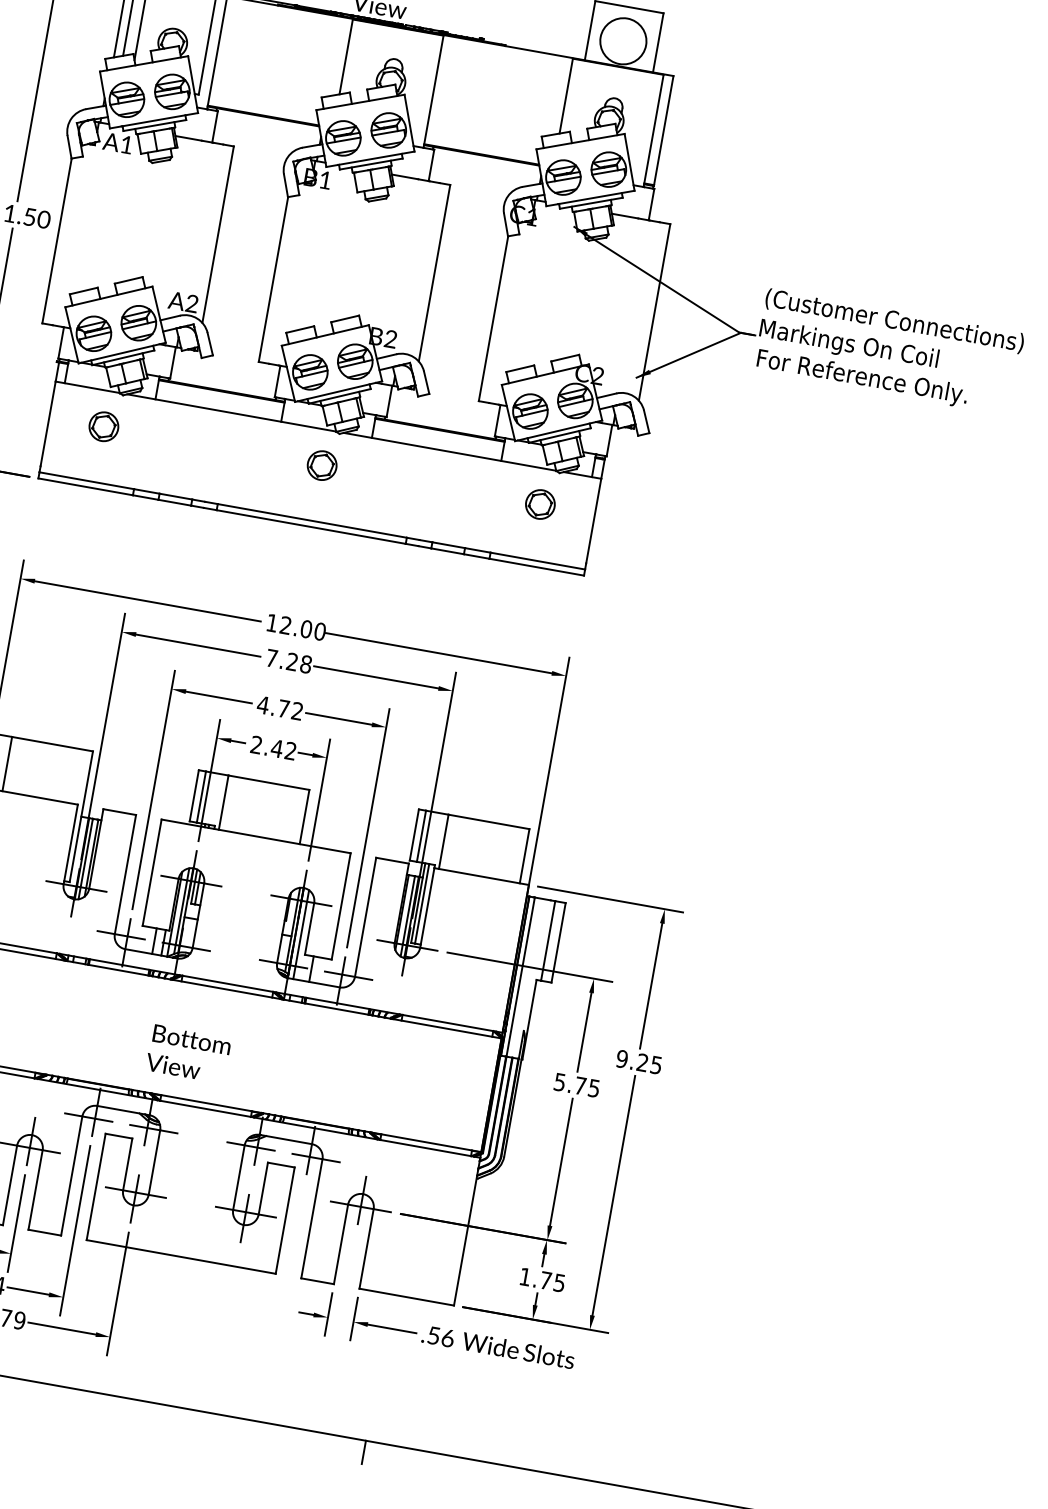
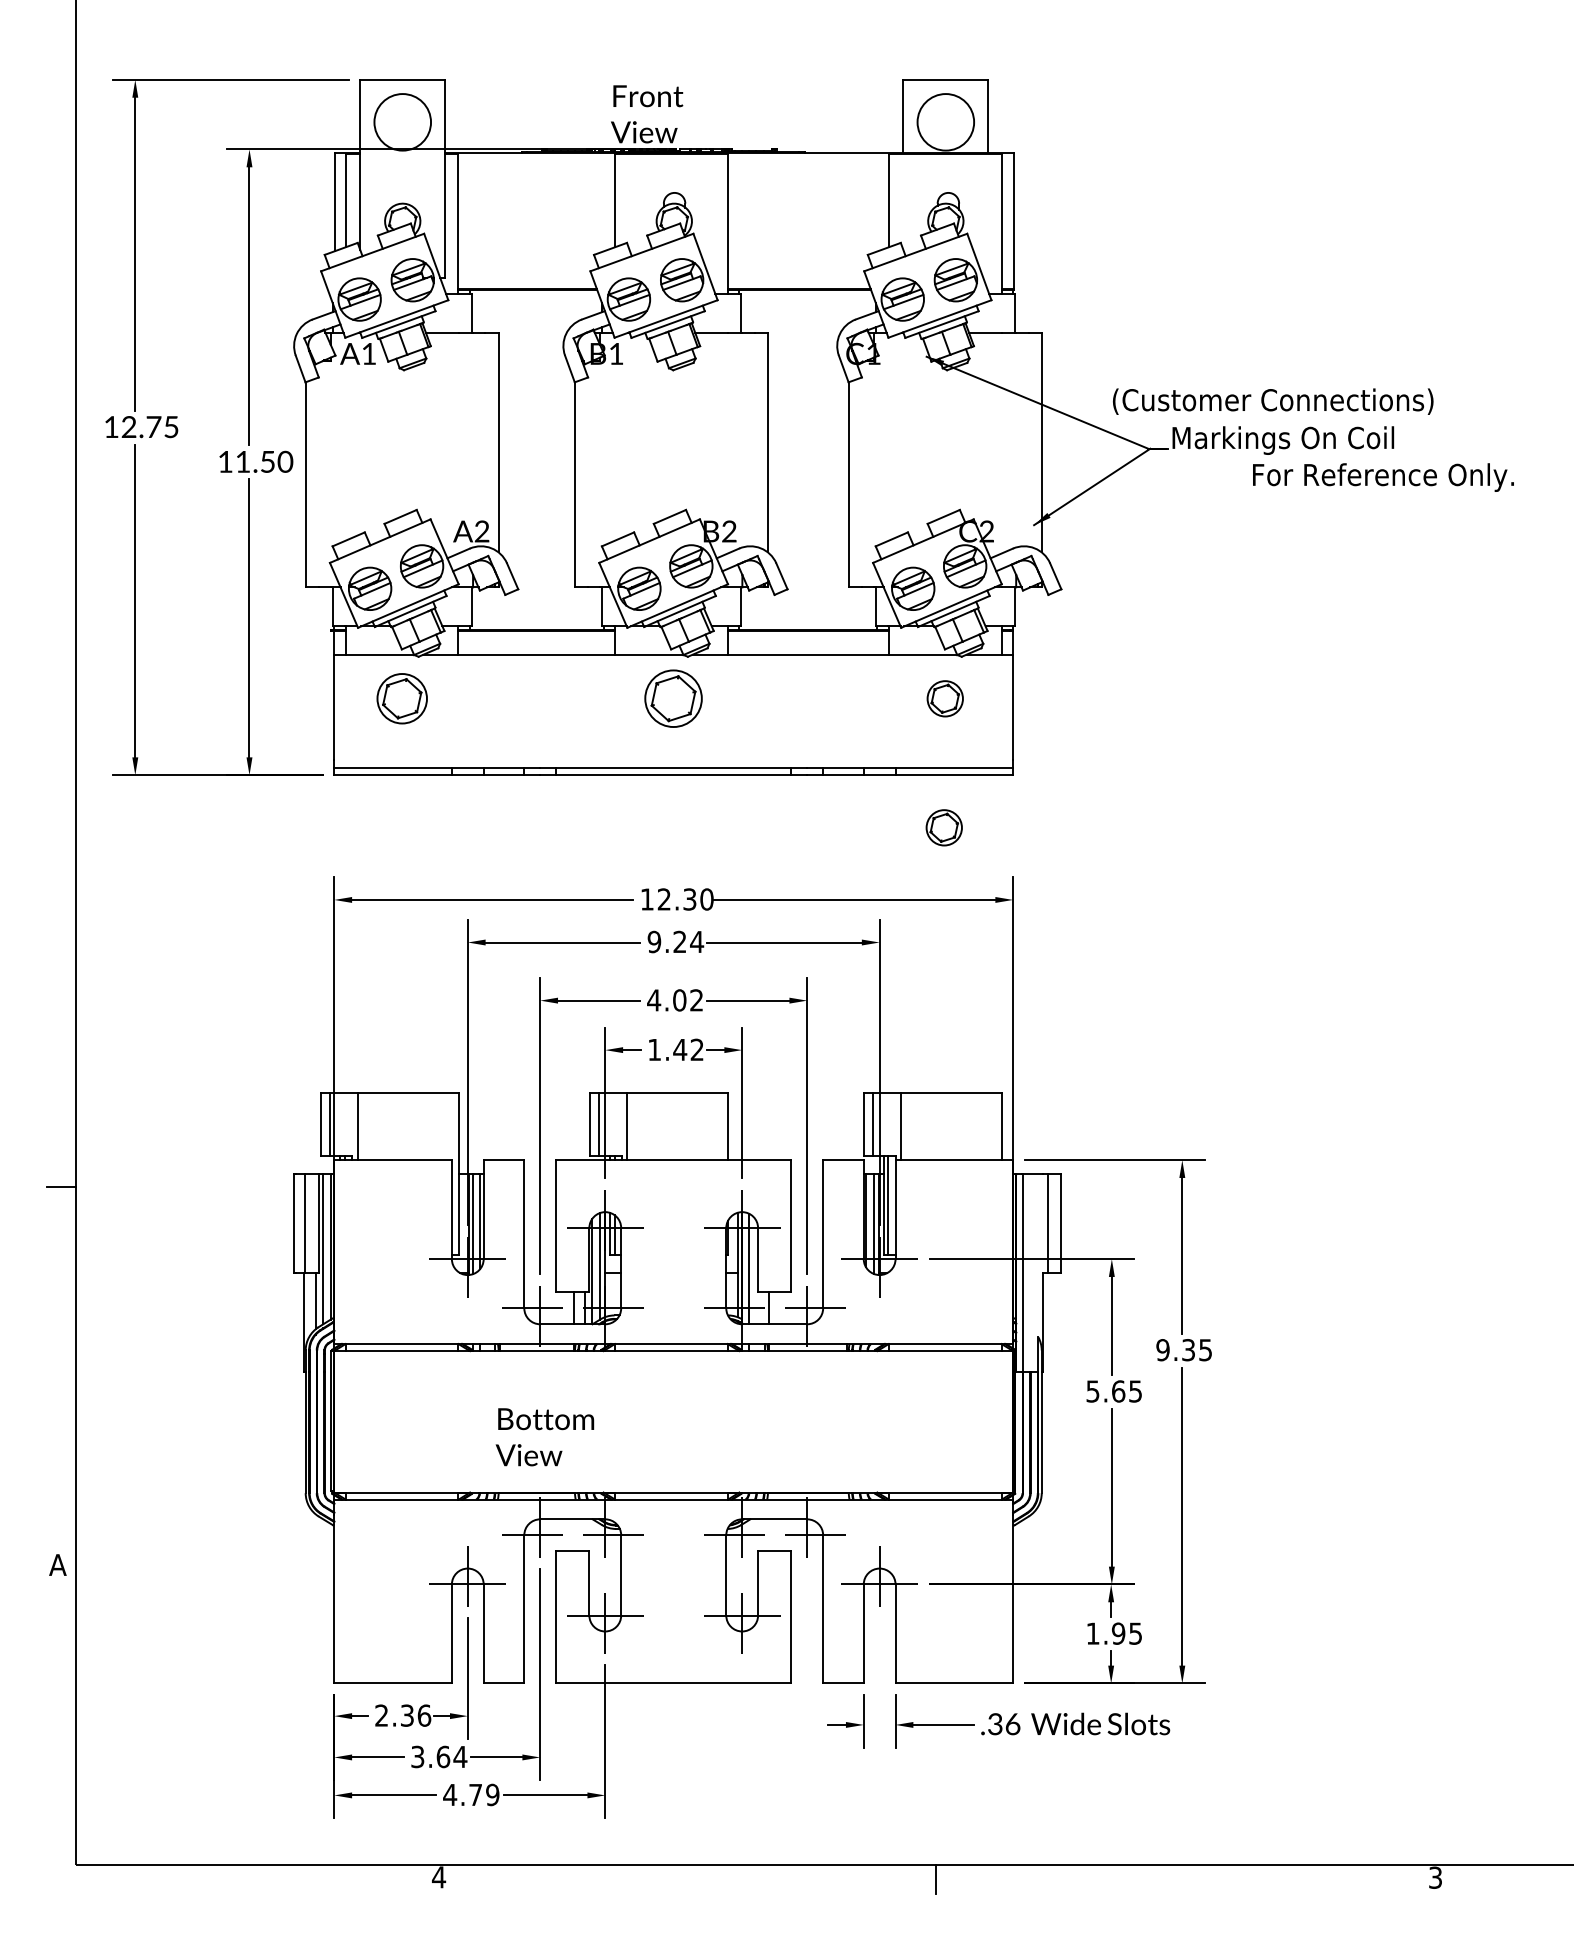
text: (894, 321) -> (1273, 401), moved
text: (862, 378) -> (1383, 477), moved
part: (103, 426) -> (401, 698), size x1.4
part: (322, 465) -> (673, 698), size x1.6
part: (520, 607) -> (943, 827), added
text: (306, 629) -> (689, 899), 12.00 -> 12.30
text: (288, 660) -> (675, 941), 7.28 -> 9.24
text: (283, 708) -> (679, 1000), 4.72 -> 4.02
text: (256, 744) -> (654, 1049), 2.42 -> 1.42
text: (188, 1054) -> (544, 1437), moved
text: (642, 1063) -> (1188, 1350), 9.25 -> 9.35
text: (580, 1085) -> (1118, 1391), 5.75 -> 5.65
text: (545, 1280) -> (1118, 1633), 1.75 -> 1.95
text: (433, 1335) -> (995, 1724), .56 -> .36

